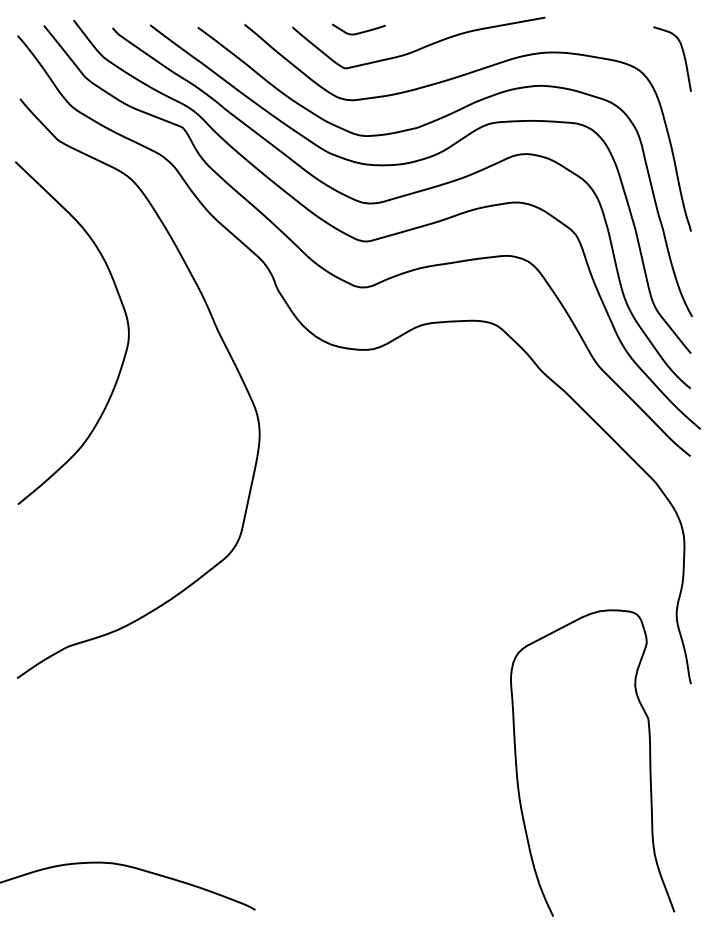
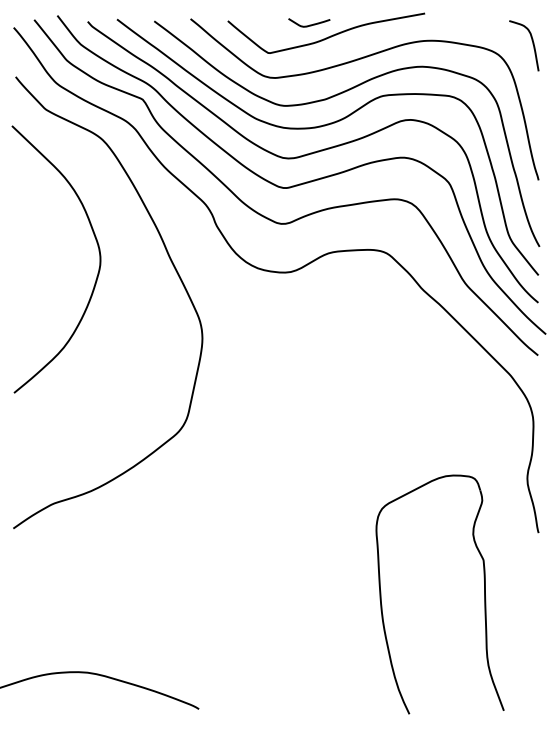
curve: (358, 32) -> (309, 25), moved
part: (649, 762) -> (484, 594), moved

